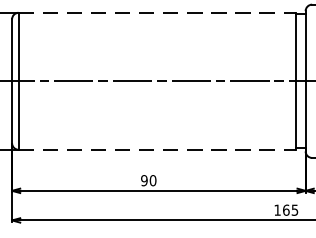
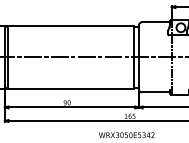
line: (158, 13) -> (71, 26), dashed -> solid
line: (158, 149) -> (71, 88), dashed -> solid

